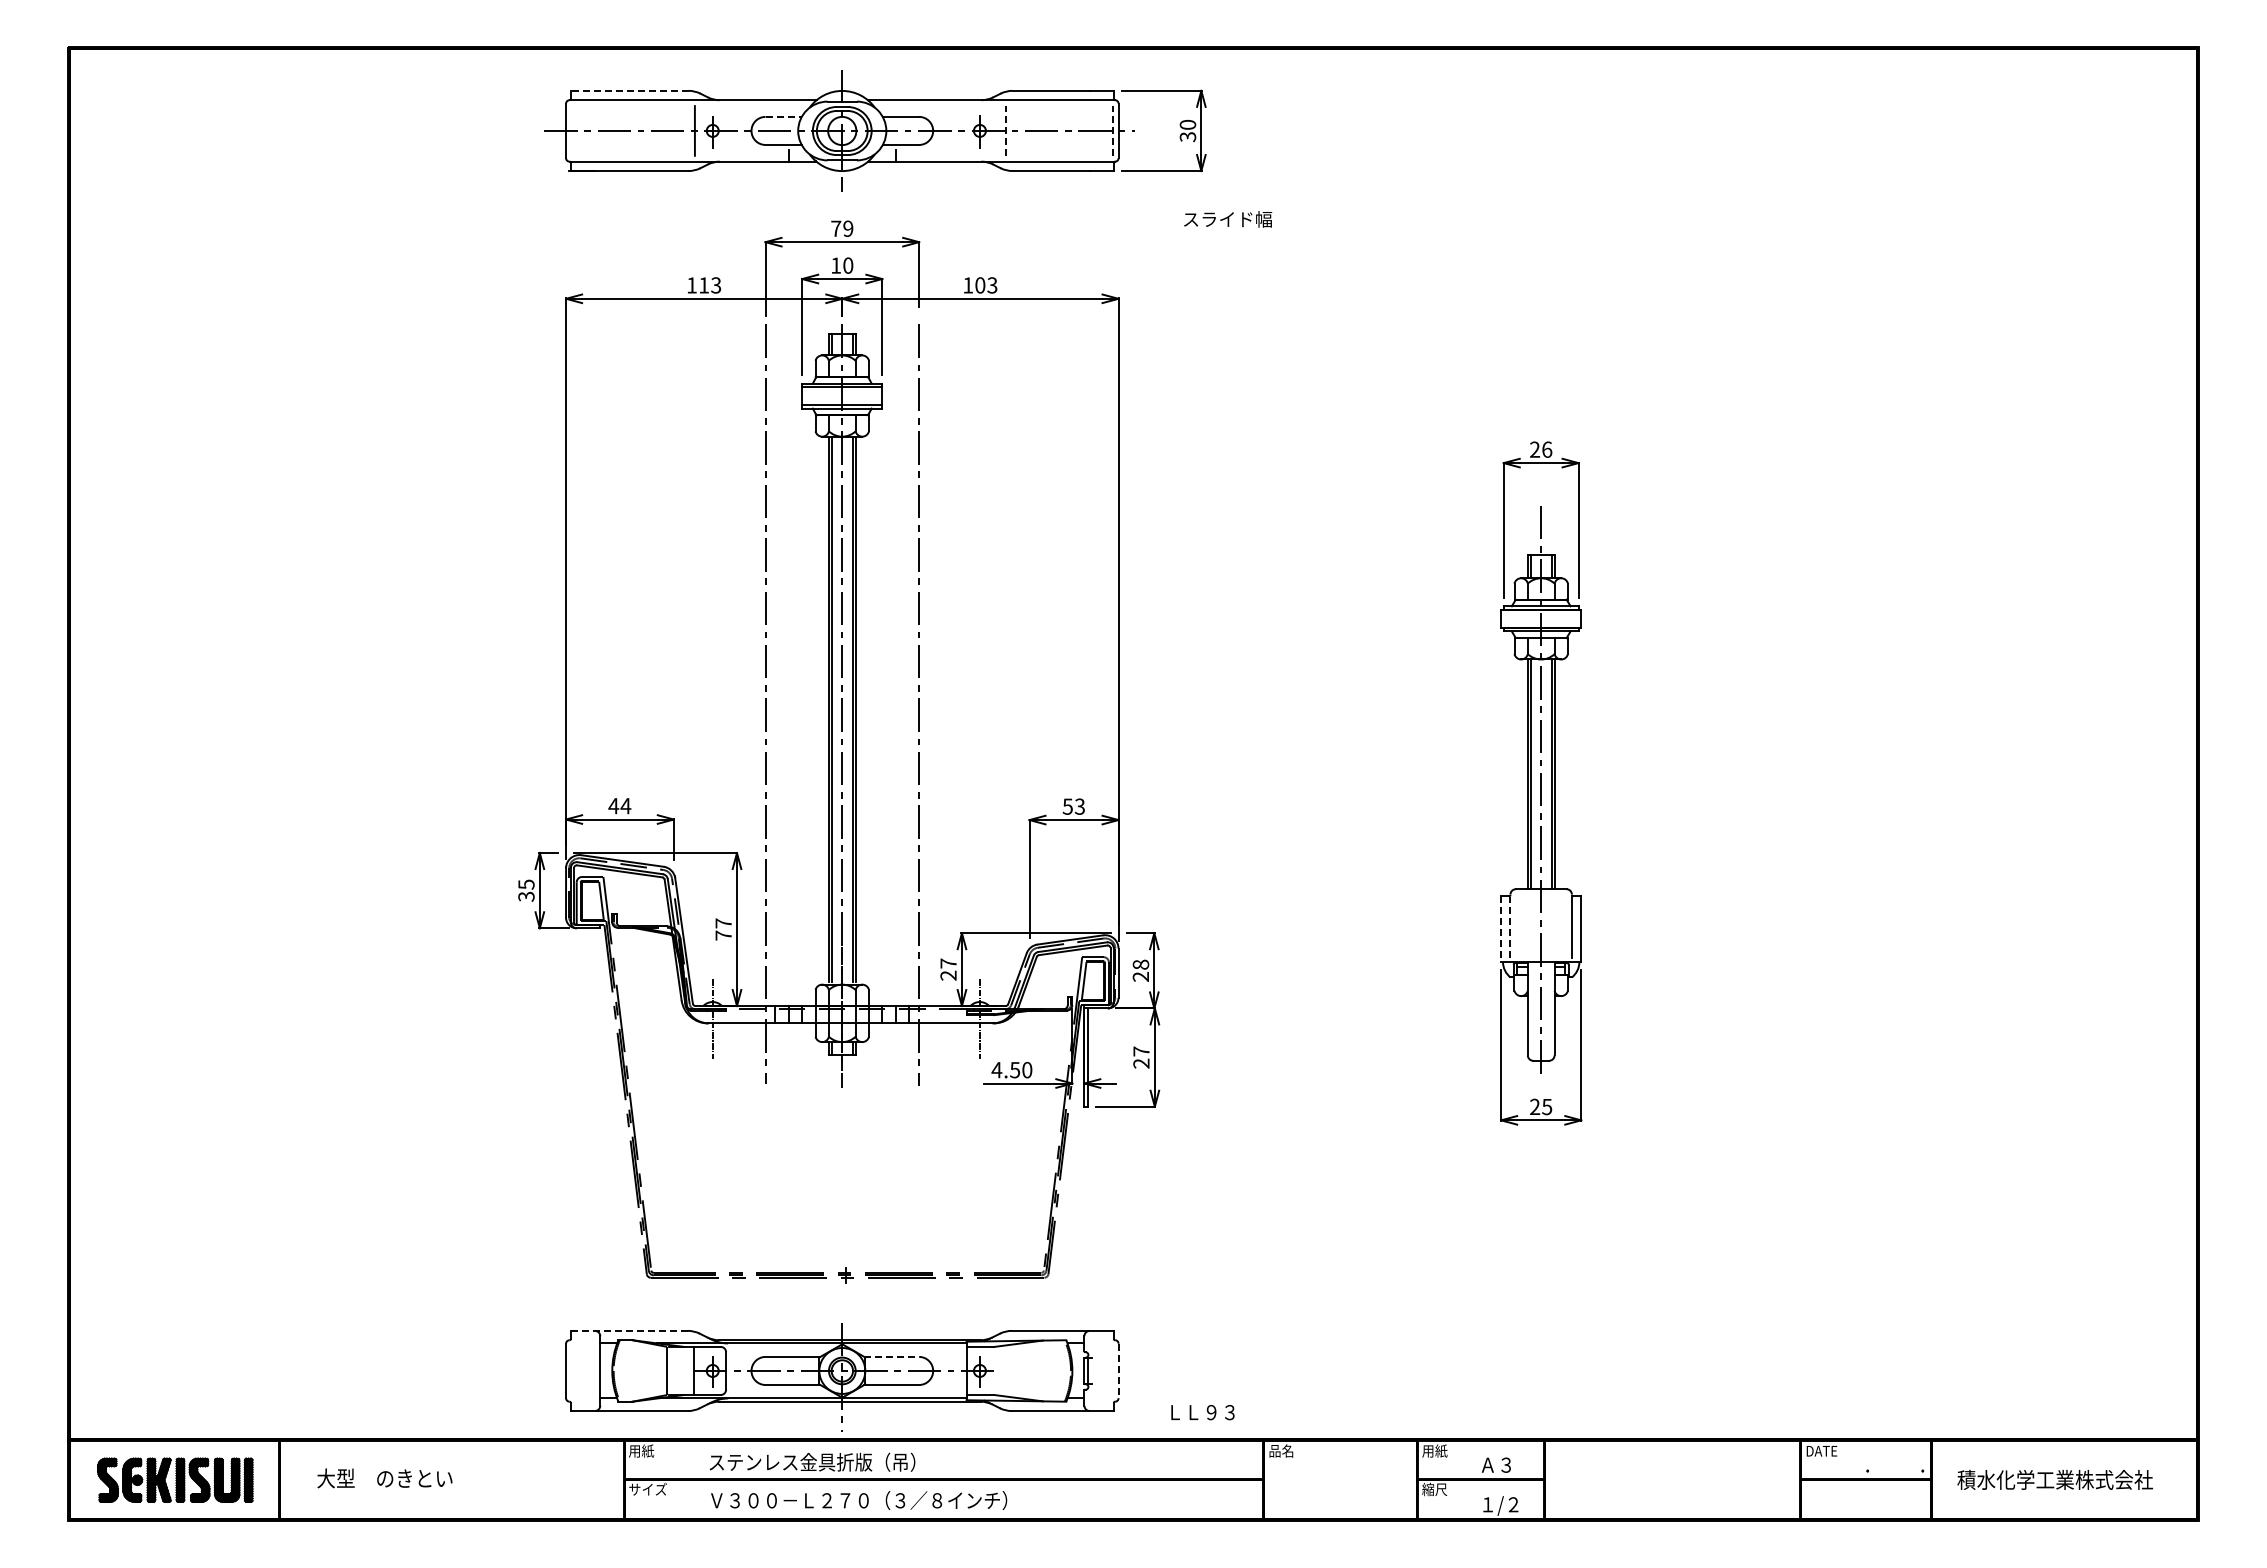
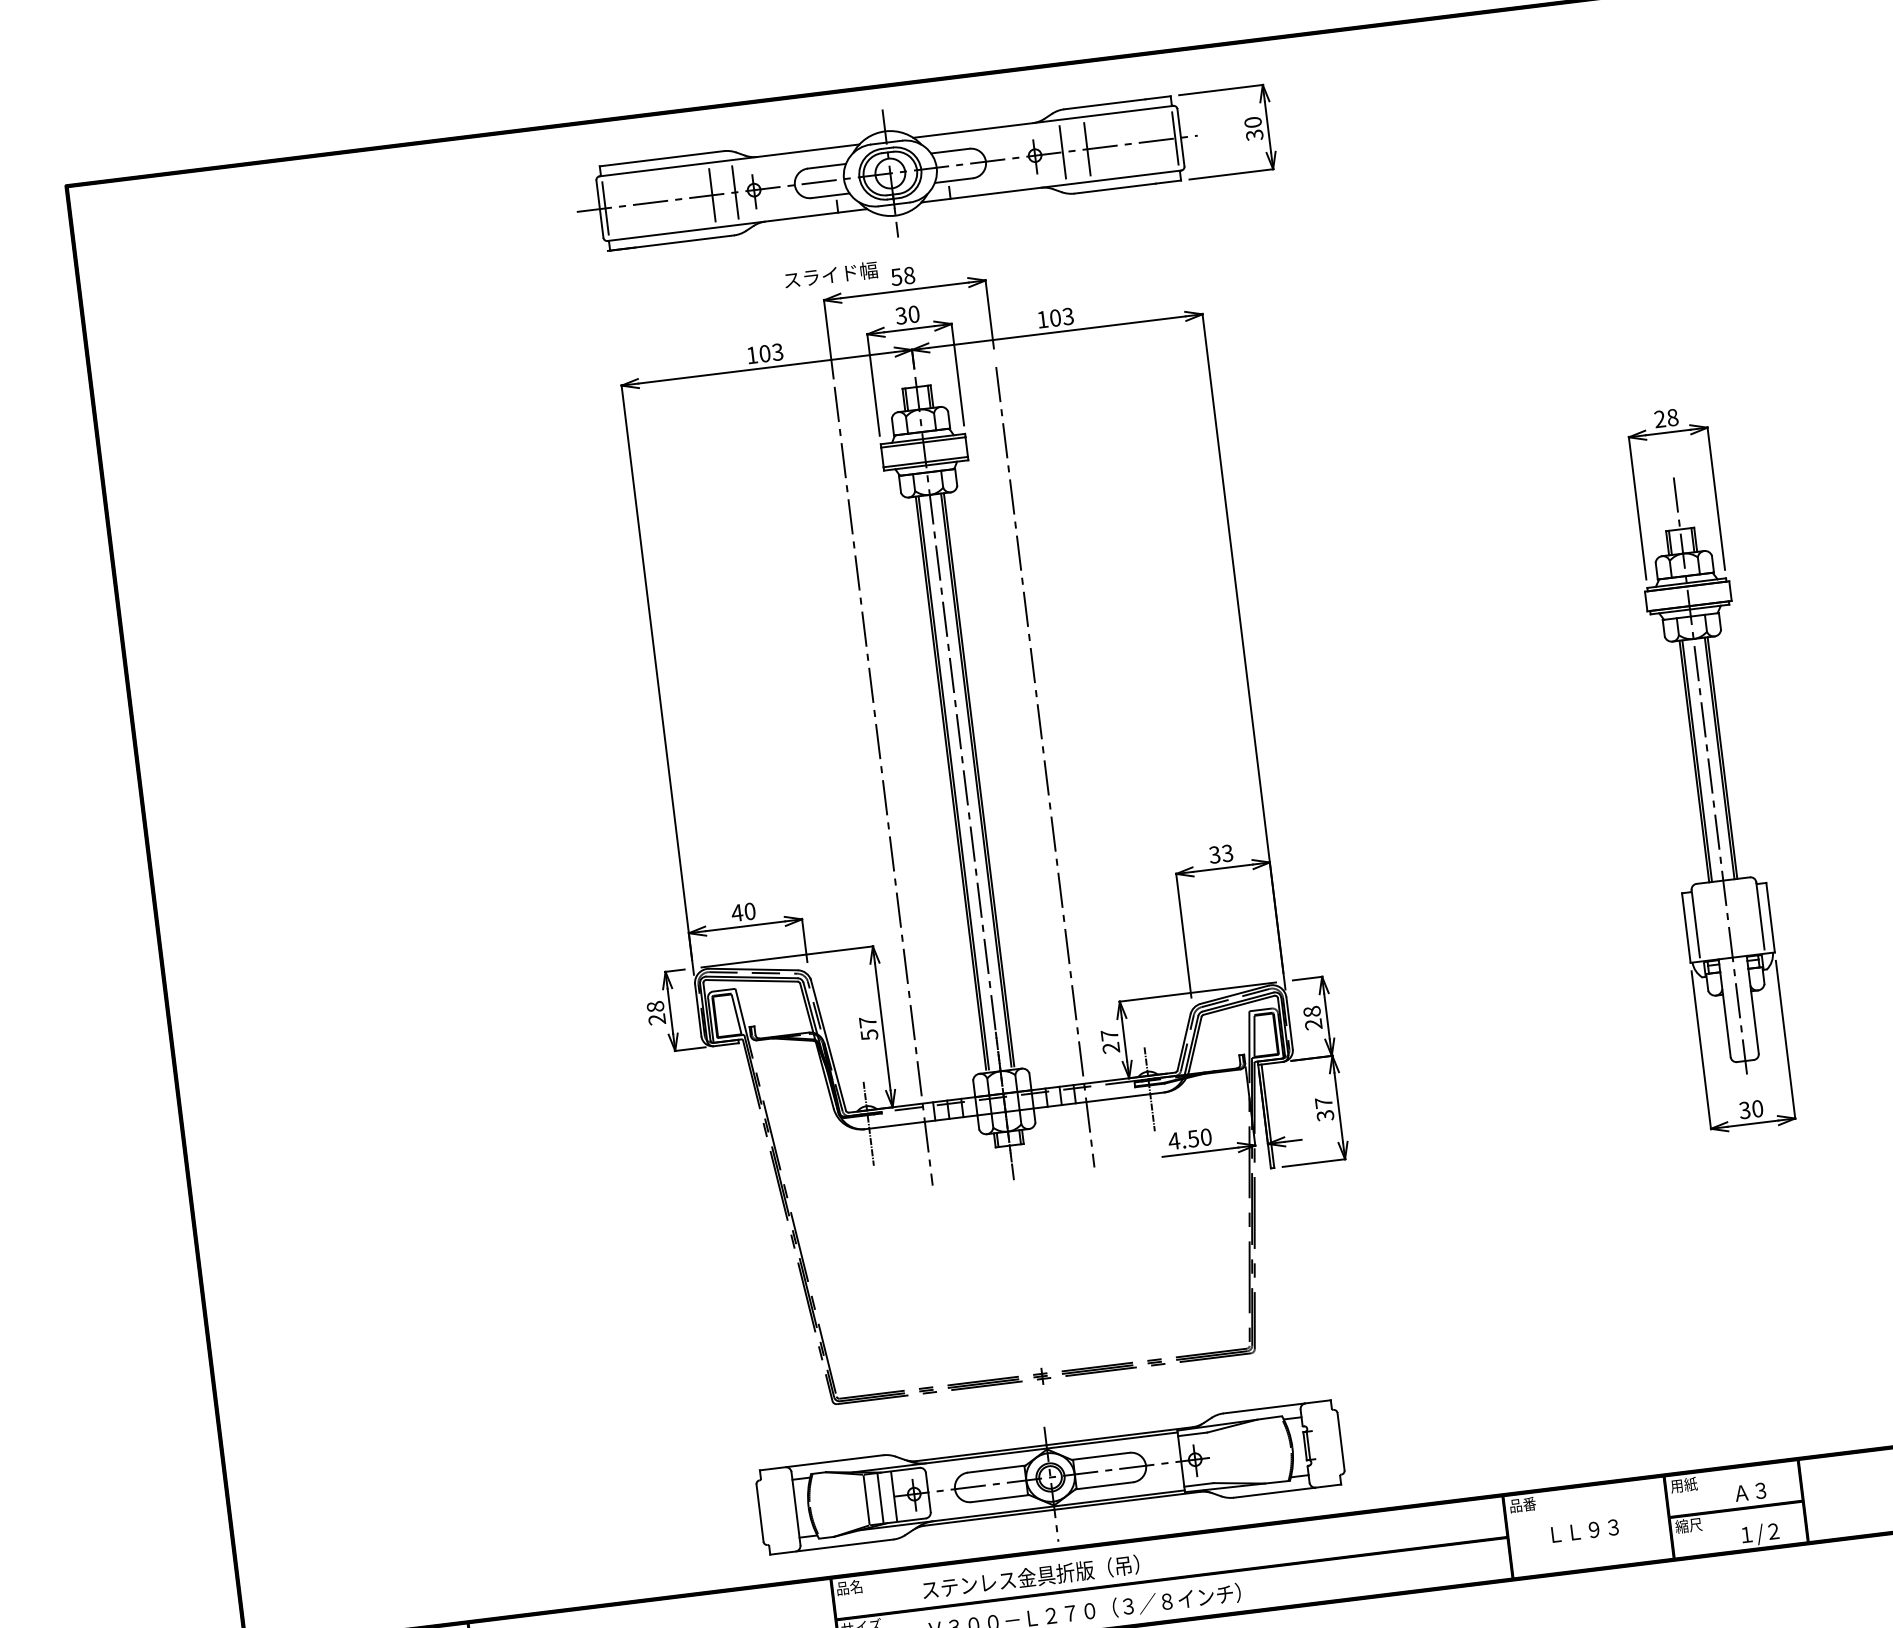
line: (629, 90) -> (661, 158), dashed -> solid
line: (784, 116) -> (827, 165), dashed -> solid
line: (571, 130) -> (605, 207), added
line: (673, 130) -> (712, 194), added
line: (1006, 130) -> (1063, 151), dashed -> solid
line: (1029, 130) -> (1087, 148), added
line: (1113, 130) -> (1175, 137), dashed -> solid
text: (1228, 219) -> (831, 275), moved
text: (842, 228) -> (903, 276), 79 -> 58
text: (835, 265) -> (900, 315), 10 -> 30
text: (704, 285) -> (765, 353), 113 -> 103
text: (1547, 449) -> (1673, 417), 26 -> 28
text: (625, 806) -> (749, 911), 44 -> 40
text: (1067, 806) -> (1214, 854), 53 -> 33
text: (526, 890) -> (656, 1012), 35 -> 28
line: (1510, 927) -> (1695, 924), dashed -> solid
line: (1501, 929) -> (1686, 928), dashed -> solid
text: (723, 935) -> (869, 1034), 77 -> 57
text: (1141, 1063) -> (1325, 1115), 27 -> 37
text: (1541, 1106) -> (1751, 1109), 25 -> 30
line: (629, 1330) -> (821, 1462), dashed -> solid
line: (892, 1356) -> (1101, 1455), dashed -> solid
line: (680, 1370) -> (880, 1497), added
line: (1118, 1371) -> (1341, 1442), dashed -> solid
text: (1202, 1412) -> (1584, 1530), moved
text: (641, 1450) -> (849, 1587), 用紙 -> 品名
text: (1287, 1450) -> (1528, 1503), 品名 -> 品番

